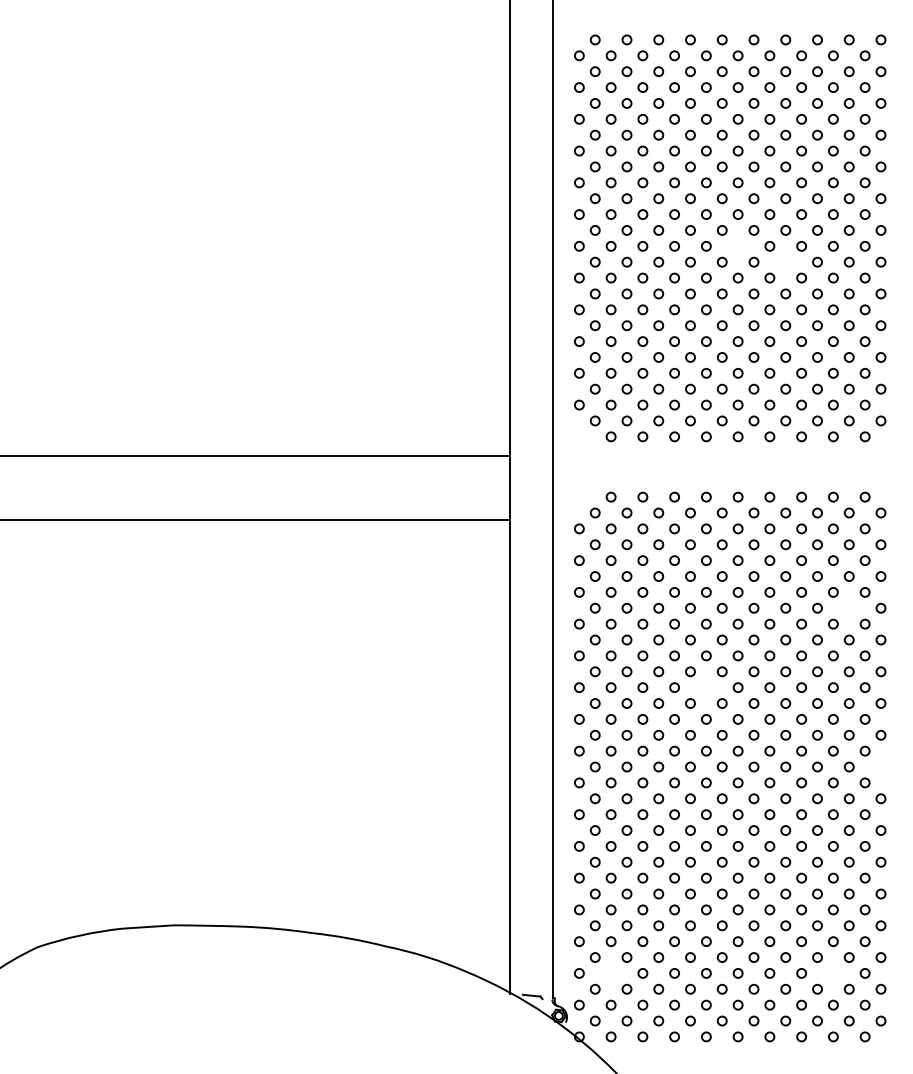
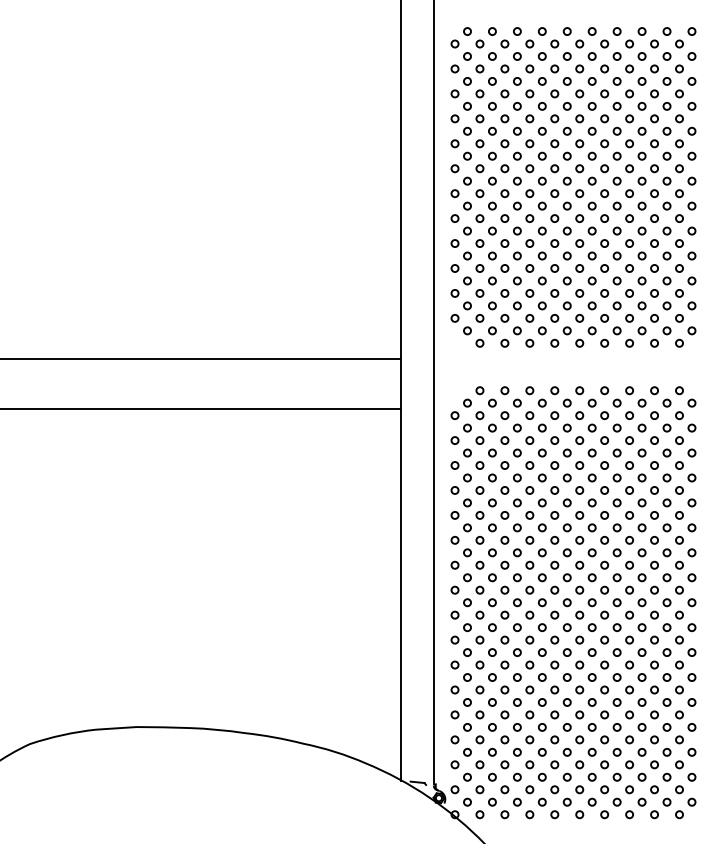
circle: (737, 246) -> (579, 193), added
circle: (784, 261) -> (616, 205), added
circle: (848, 607) -> (666, 477), added
circle: (706, 687) -> (554, 540), added
circle: (880, 766) -> (691, 602), added
circle: (610, 973) -> (479, 764), added
circle: (833, 973) -> (654, 764), added

